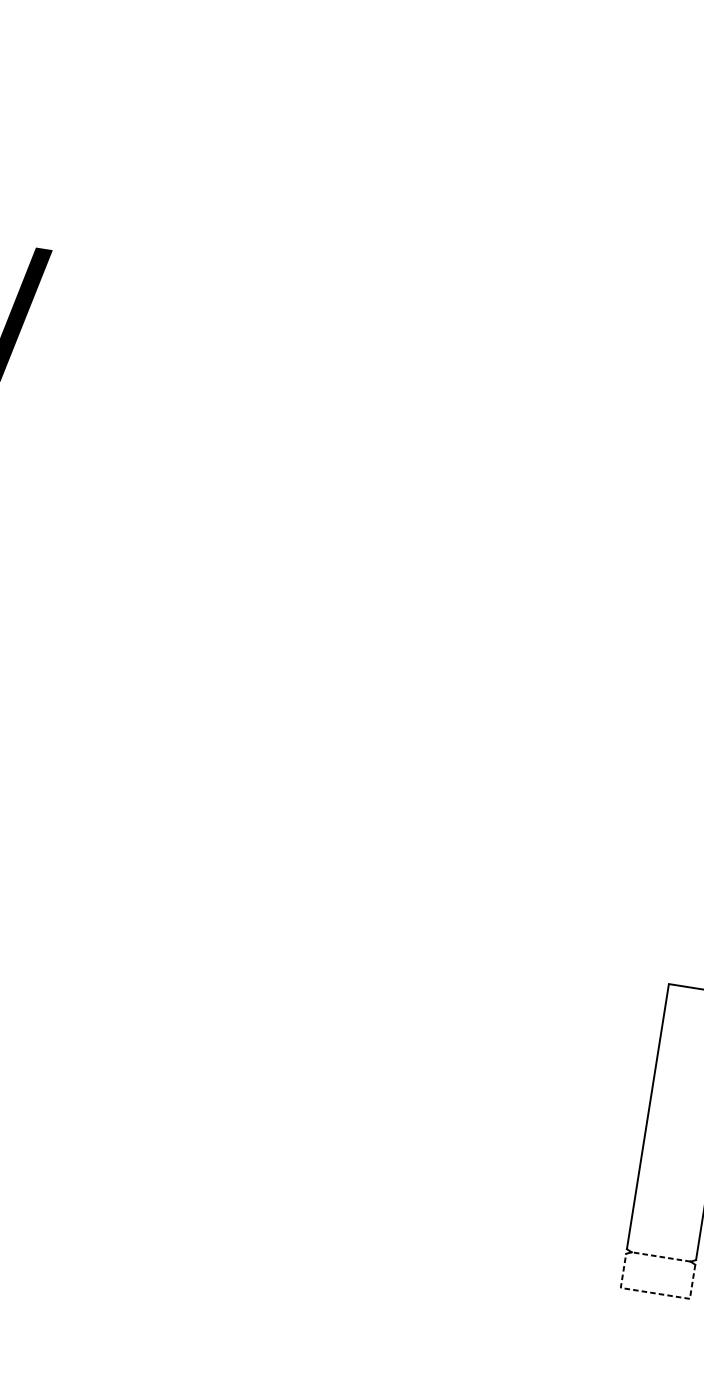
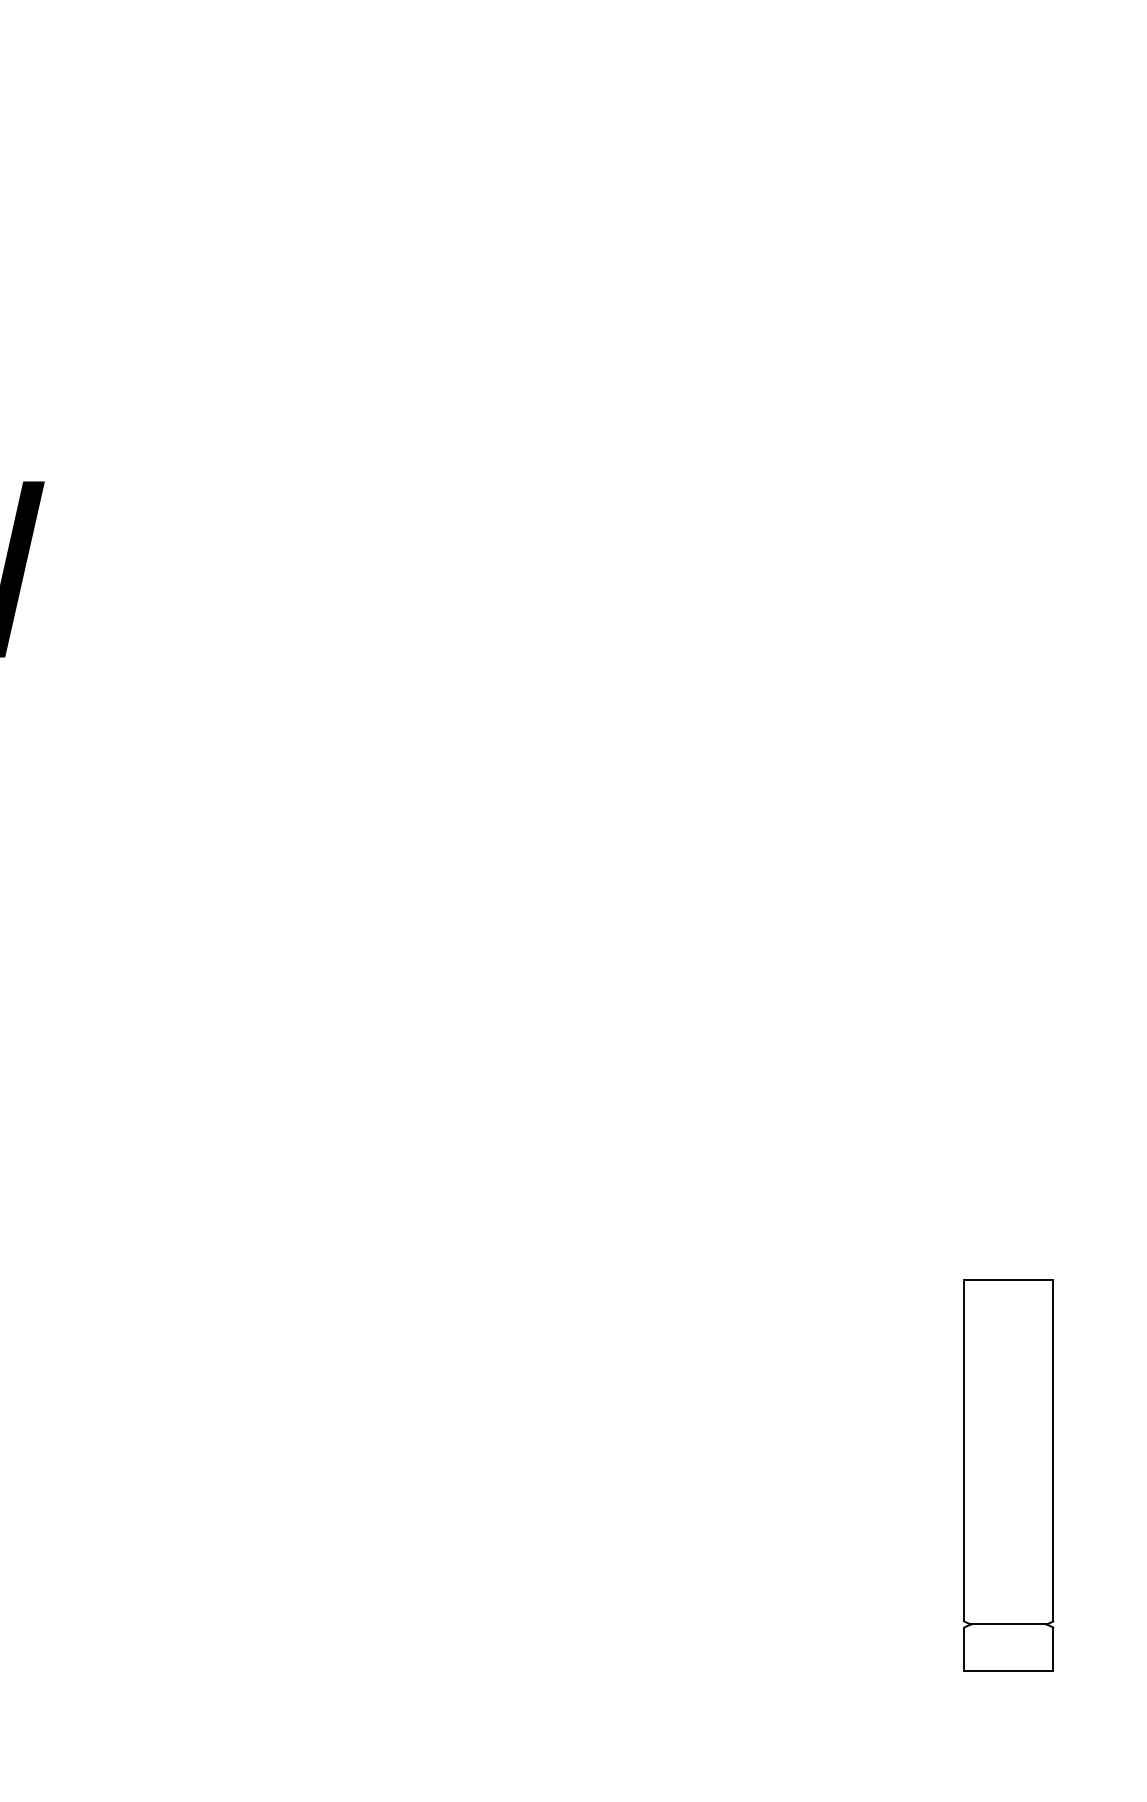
line: (660, 1256) -> (1008, 1624), dashed -> solid
line: (655, 1293) -> (1008, 1671), dashed -> solid

